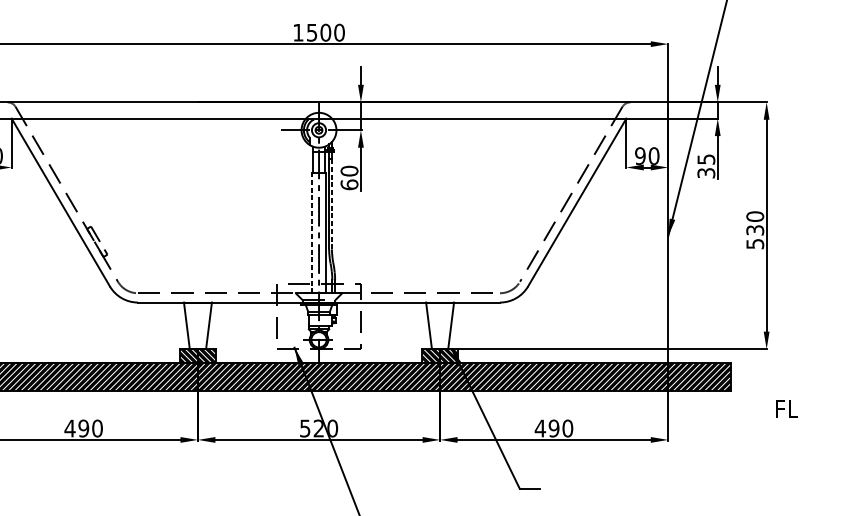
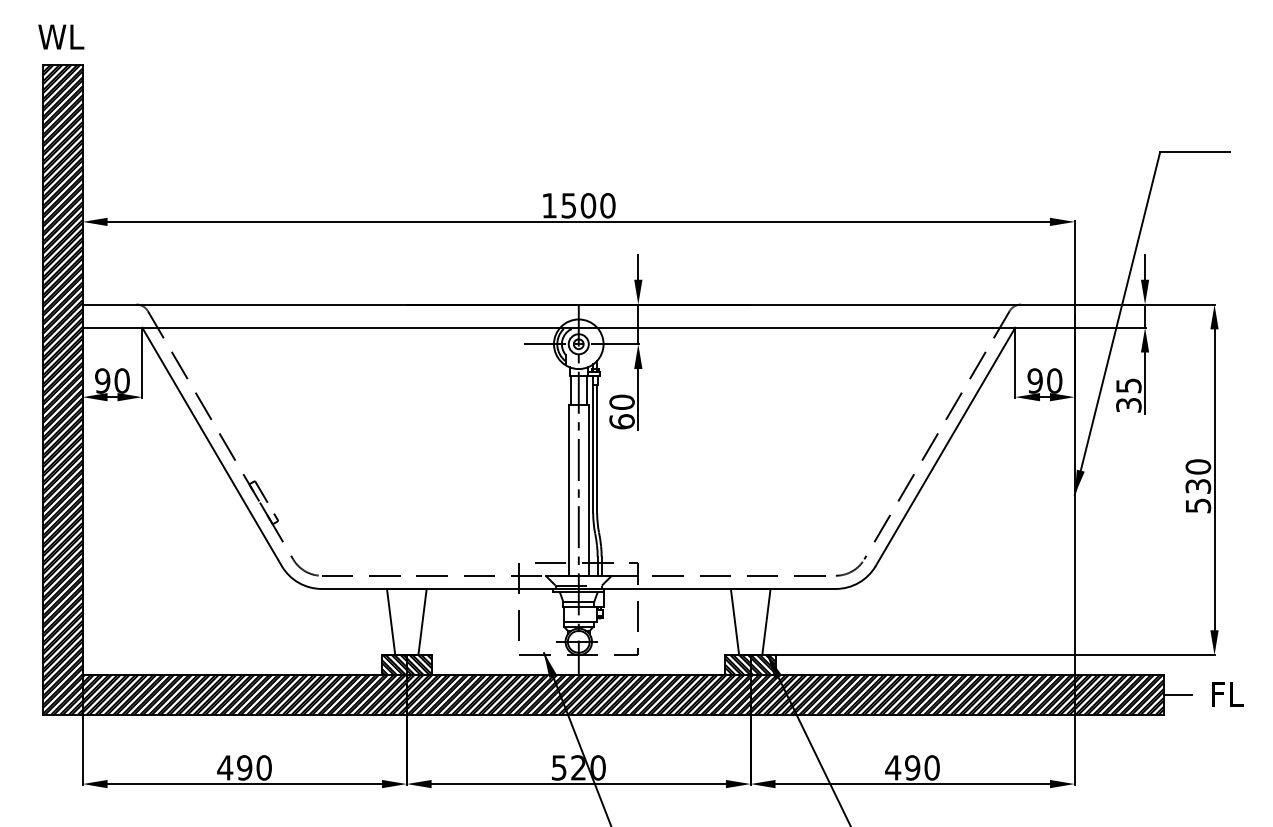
line: (332, 204) -> (597, 449), dashed -> solid
line: (311, 232) -> (568, 489), dashed -> solid
line: (740, 376) -> (1177, 694), added
text: (787, 409) -> (1227, 694), moved

